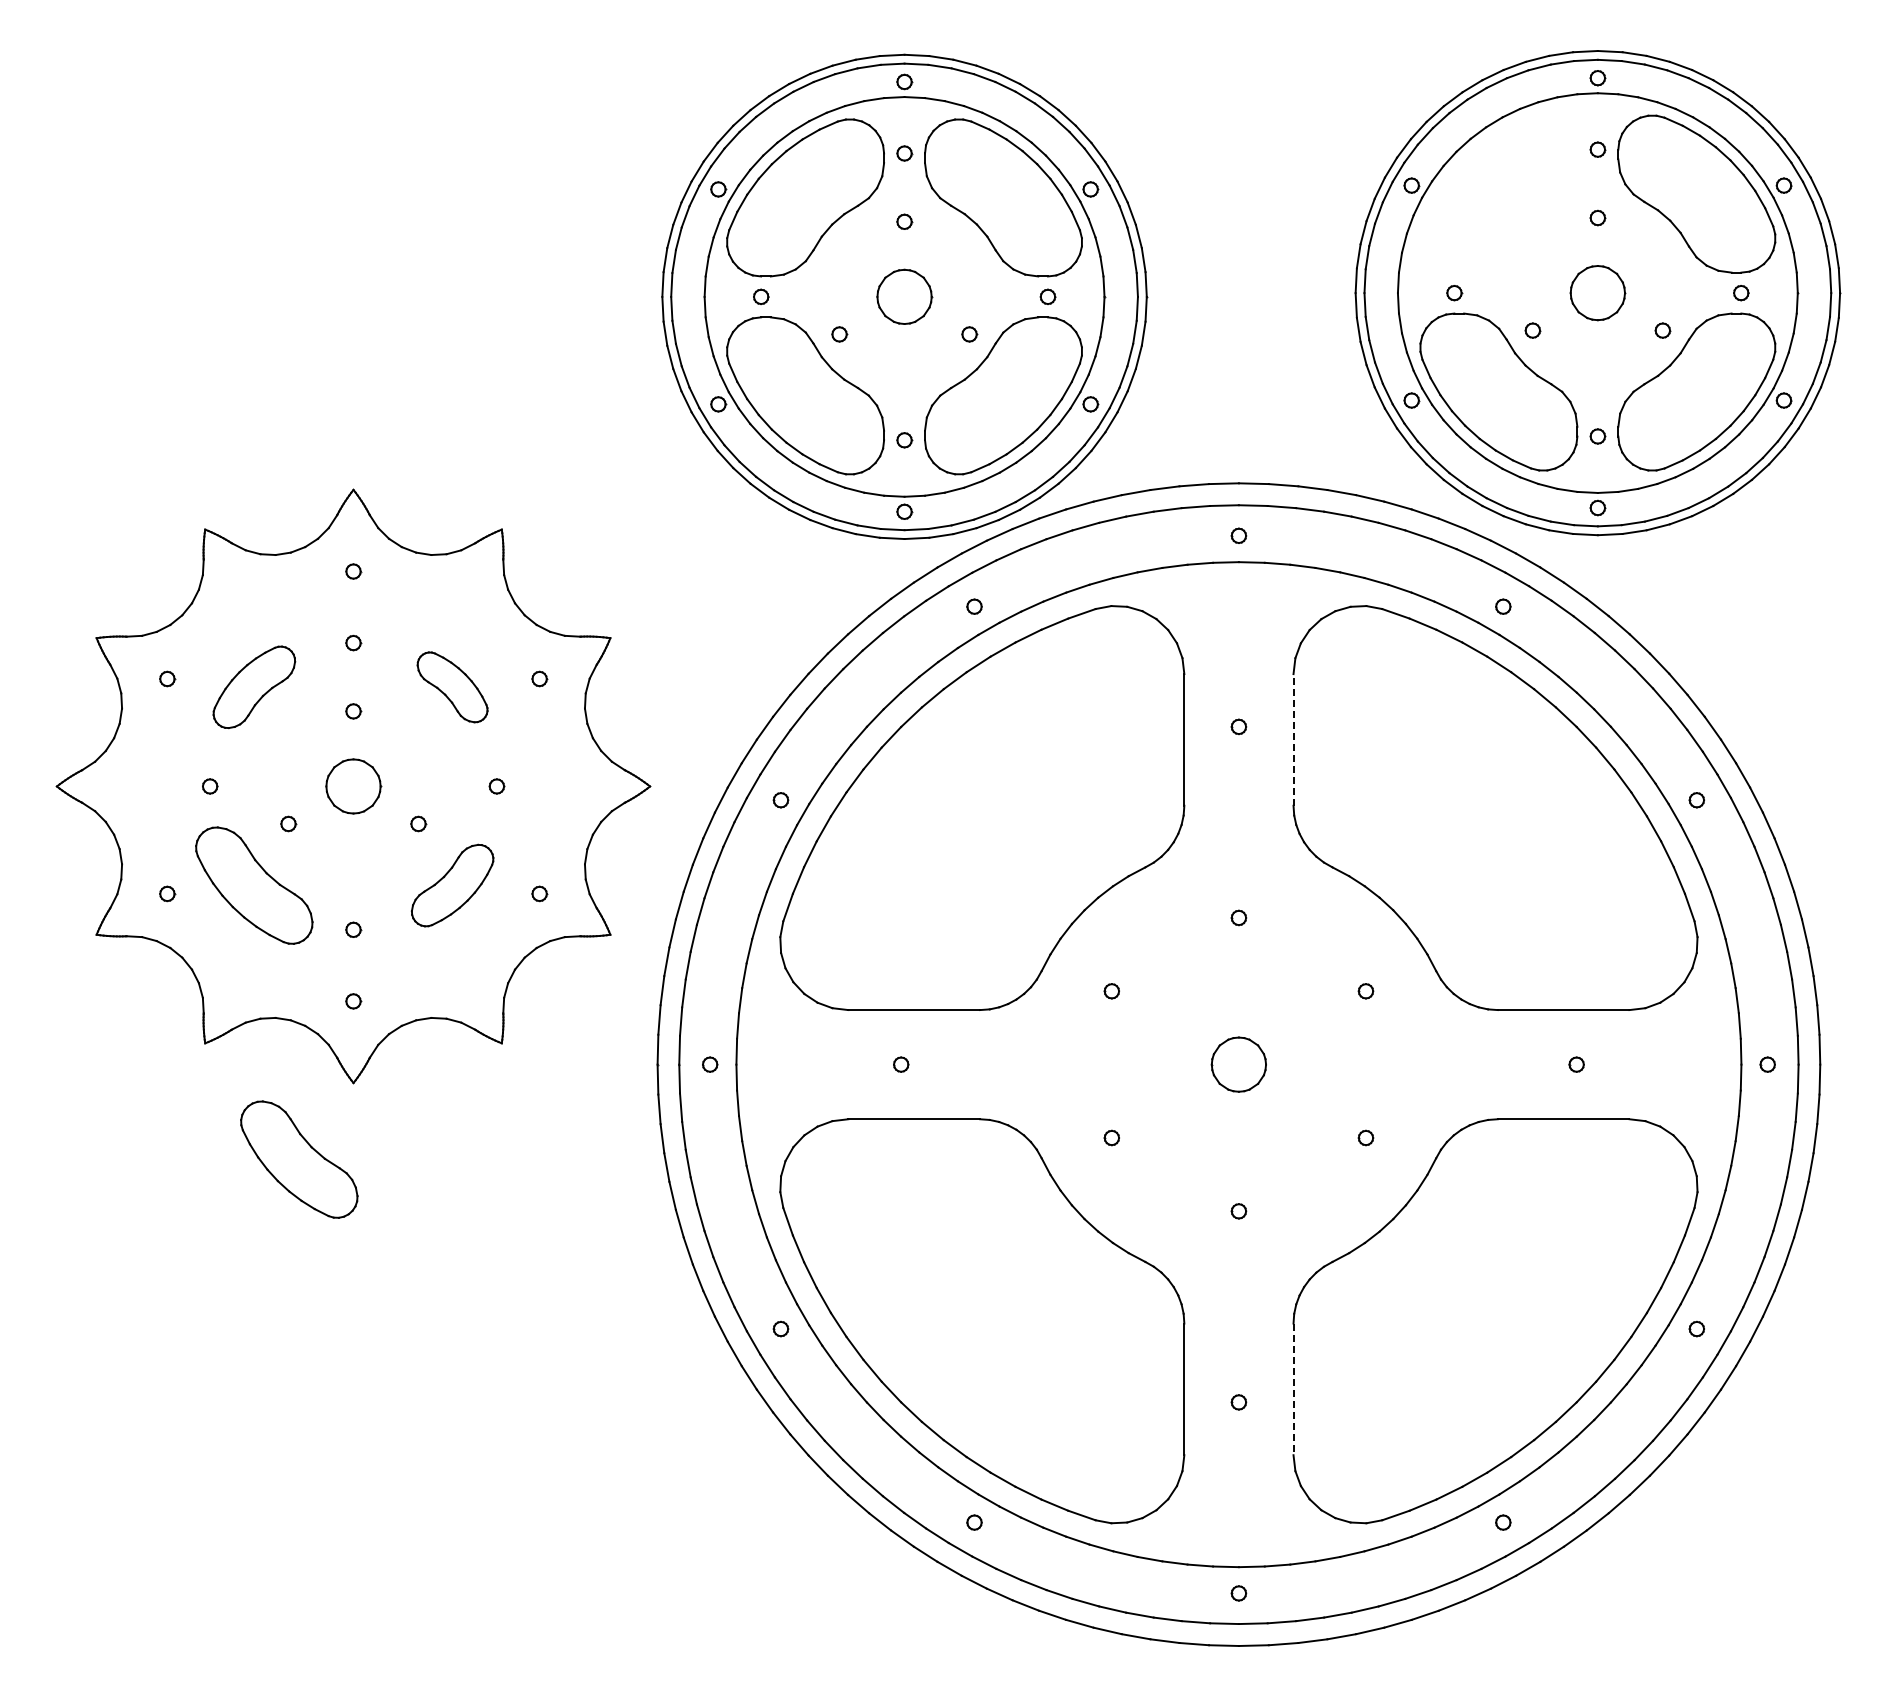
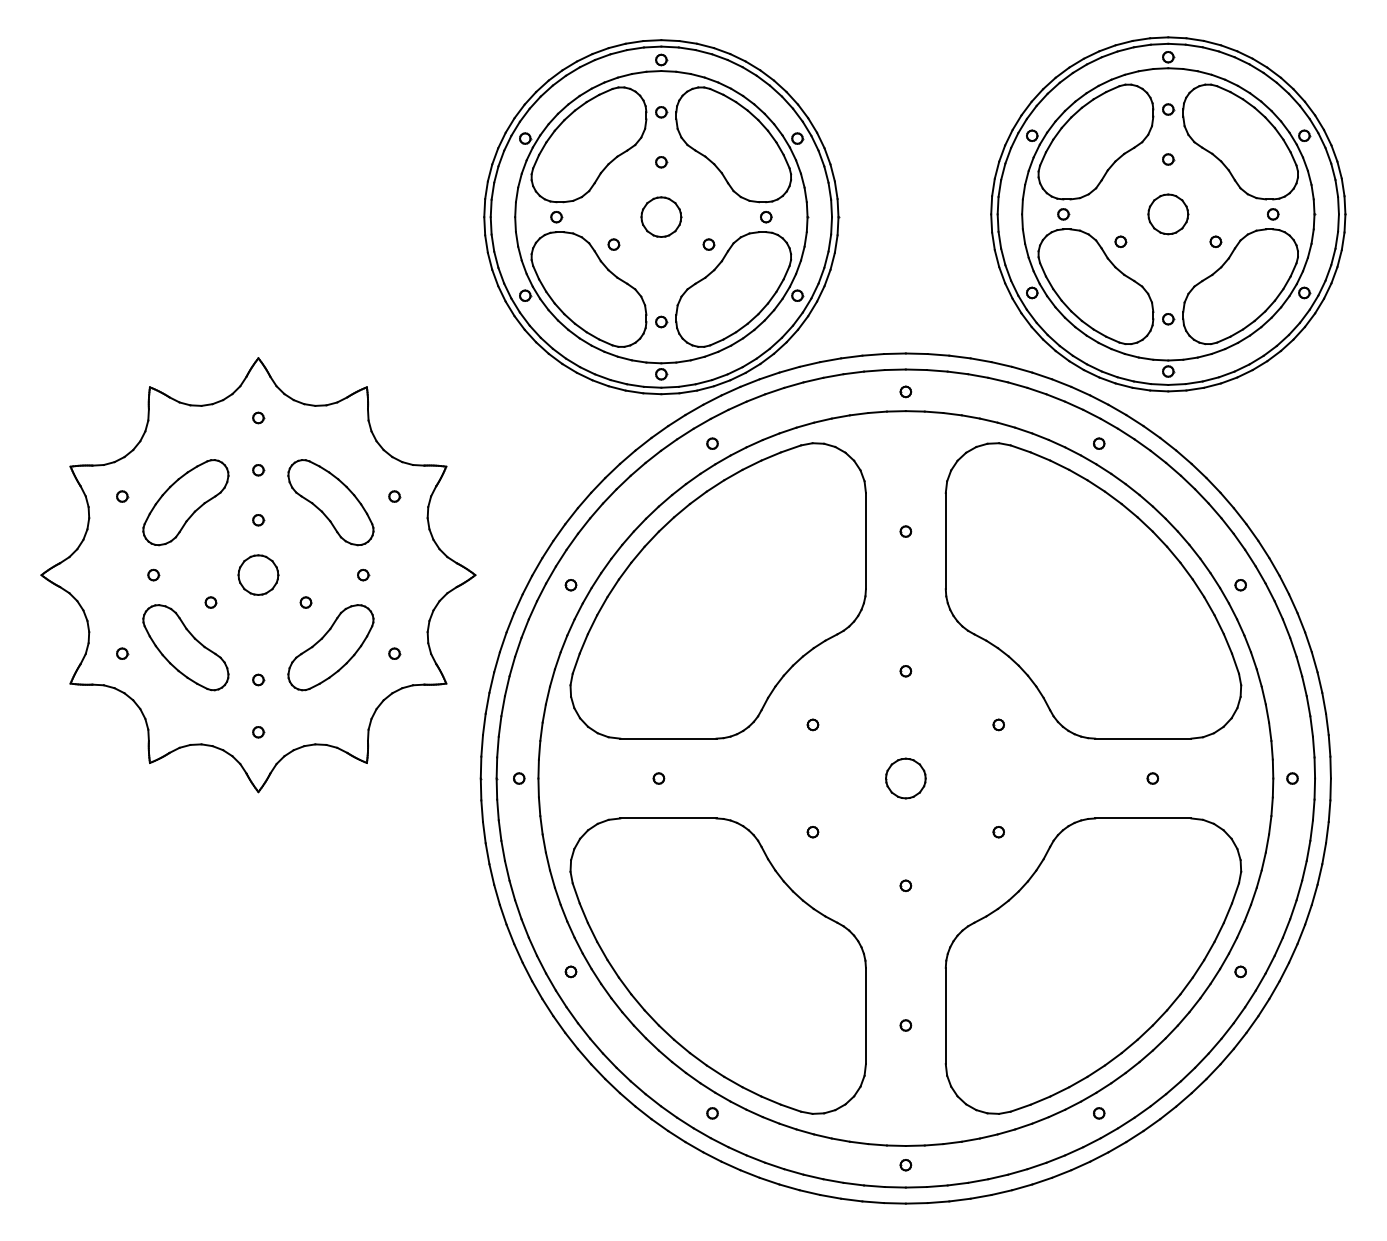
part: (1498, 193) -> (1095, 141), added
part: (254, 687) -> (186, 502), size x1.43
part: (452, 687) -> (330, 502), size x1.67
line: (1293, 739) -> (945, 540), dashed -> solid
part: (452, 885) -> (330, 647), size x1.43
part: (299, 1159) -> (218, 847), removed
line: (1293, 1389) -> (945, 1016), dashed -> solid

